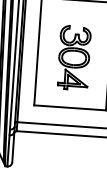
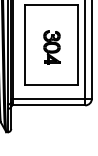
part: (73, 57) -> (51, 47), size x0.7

